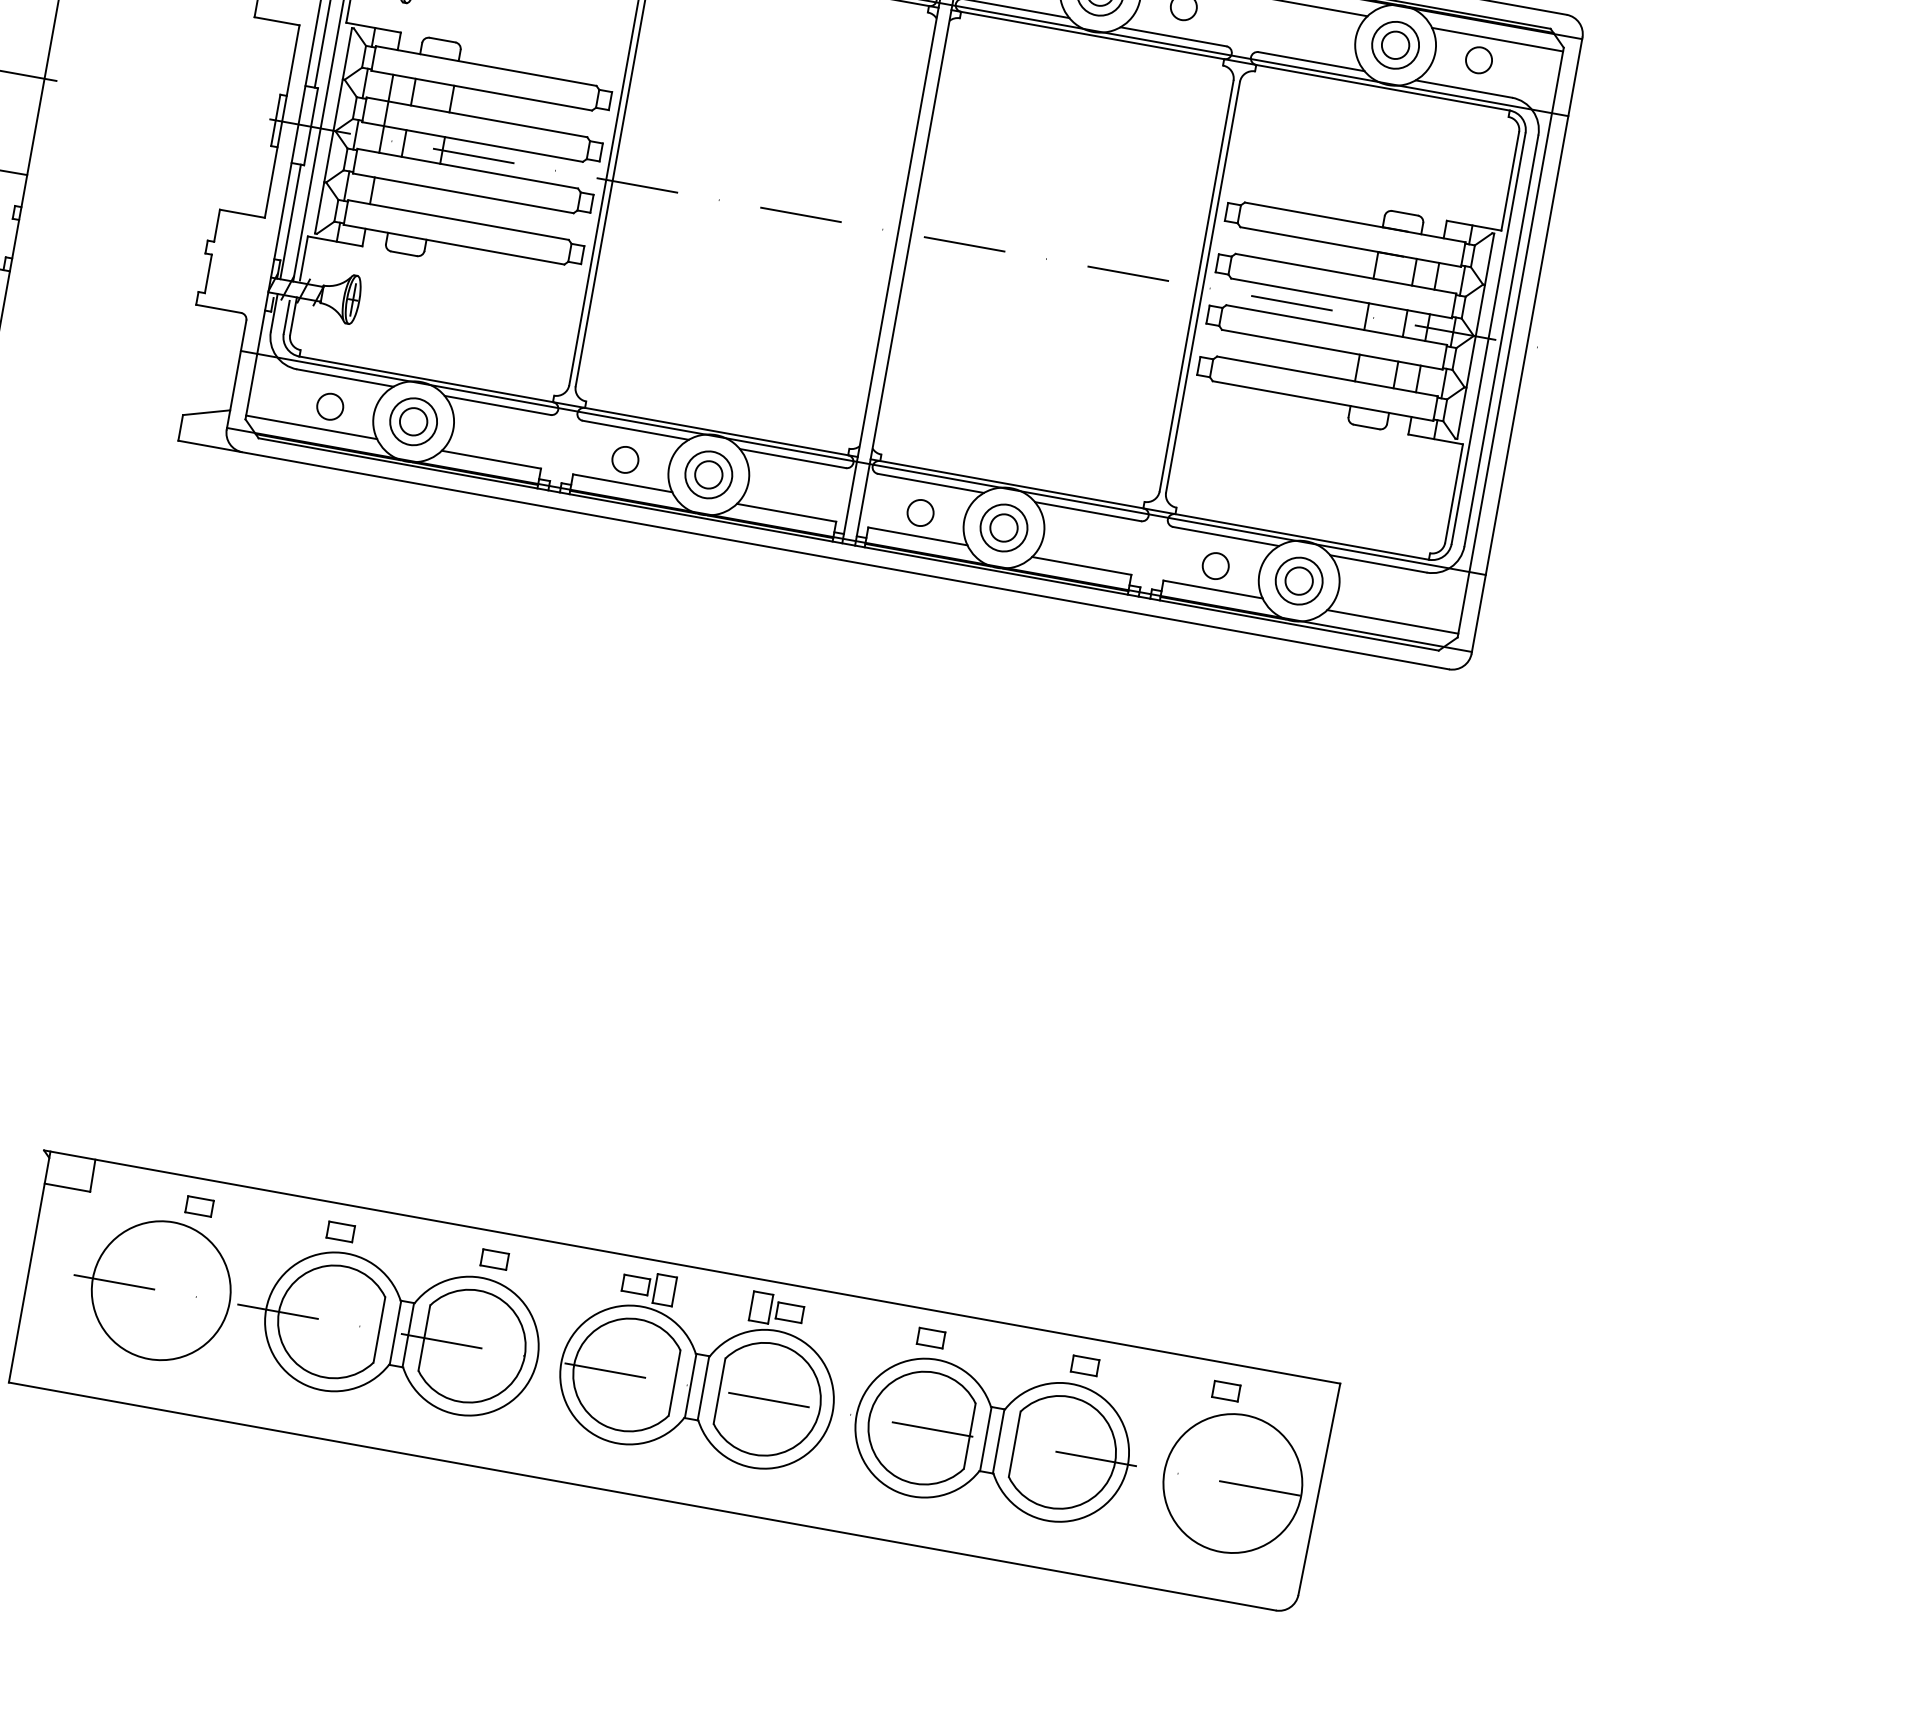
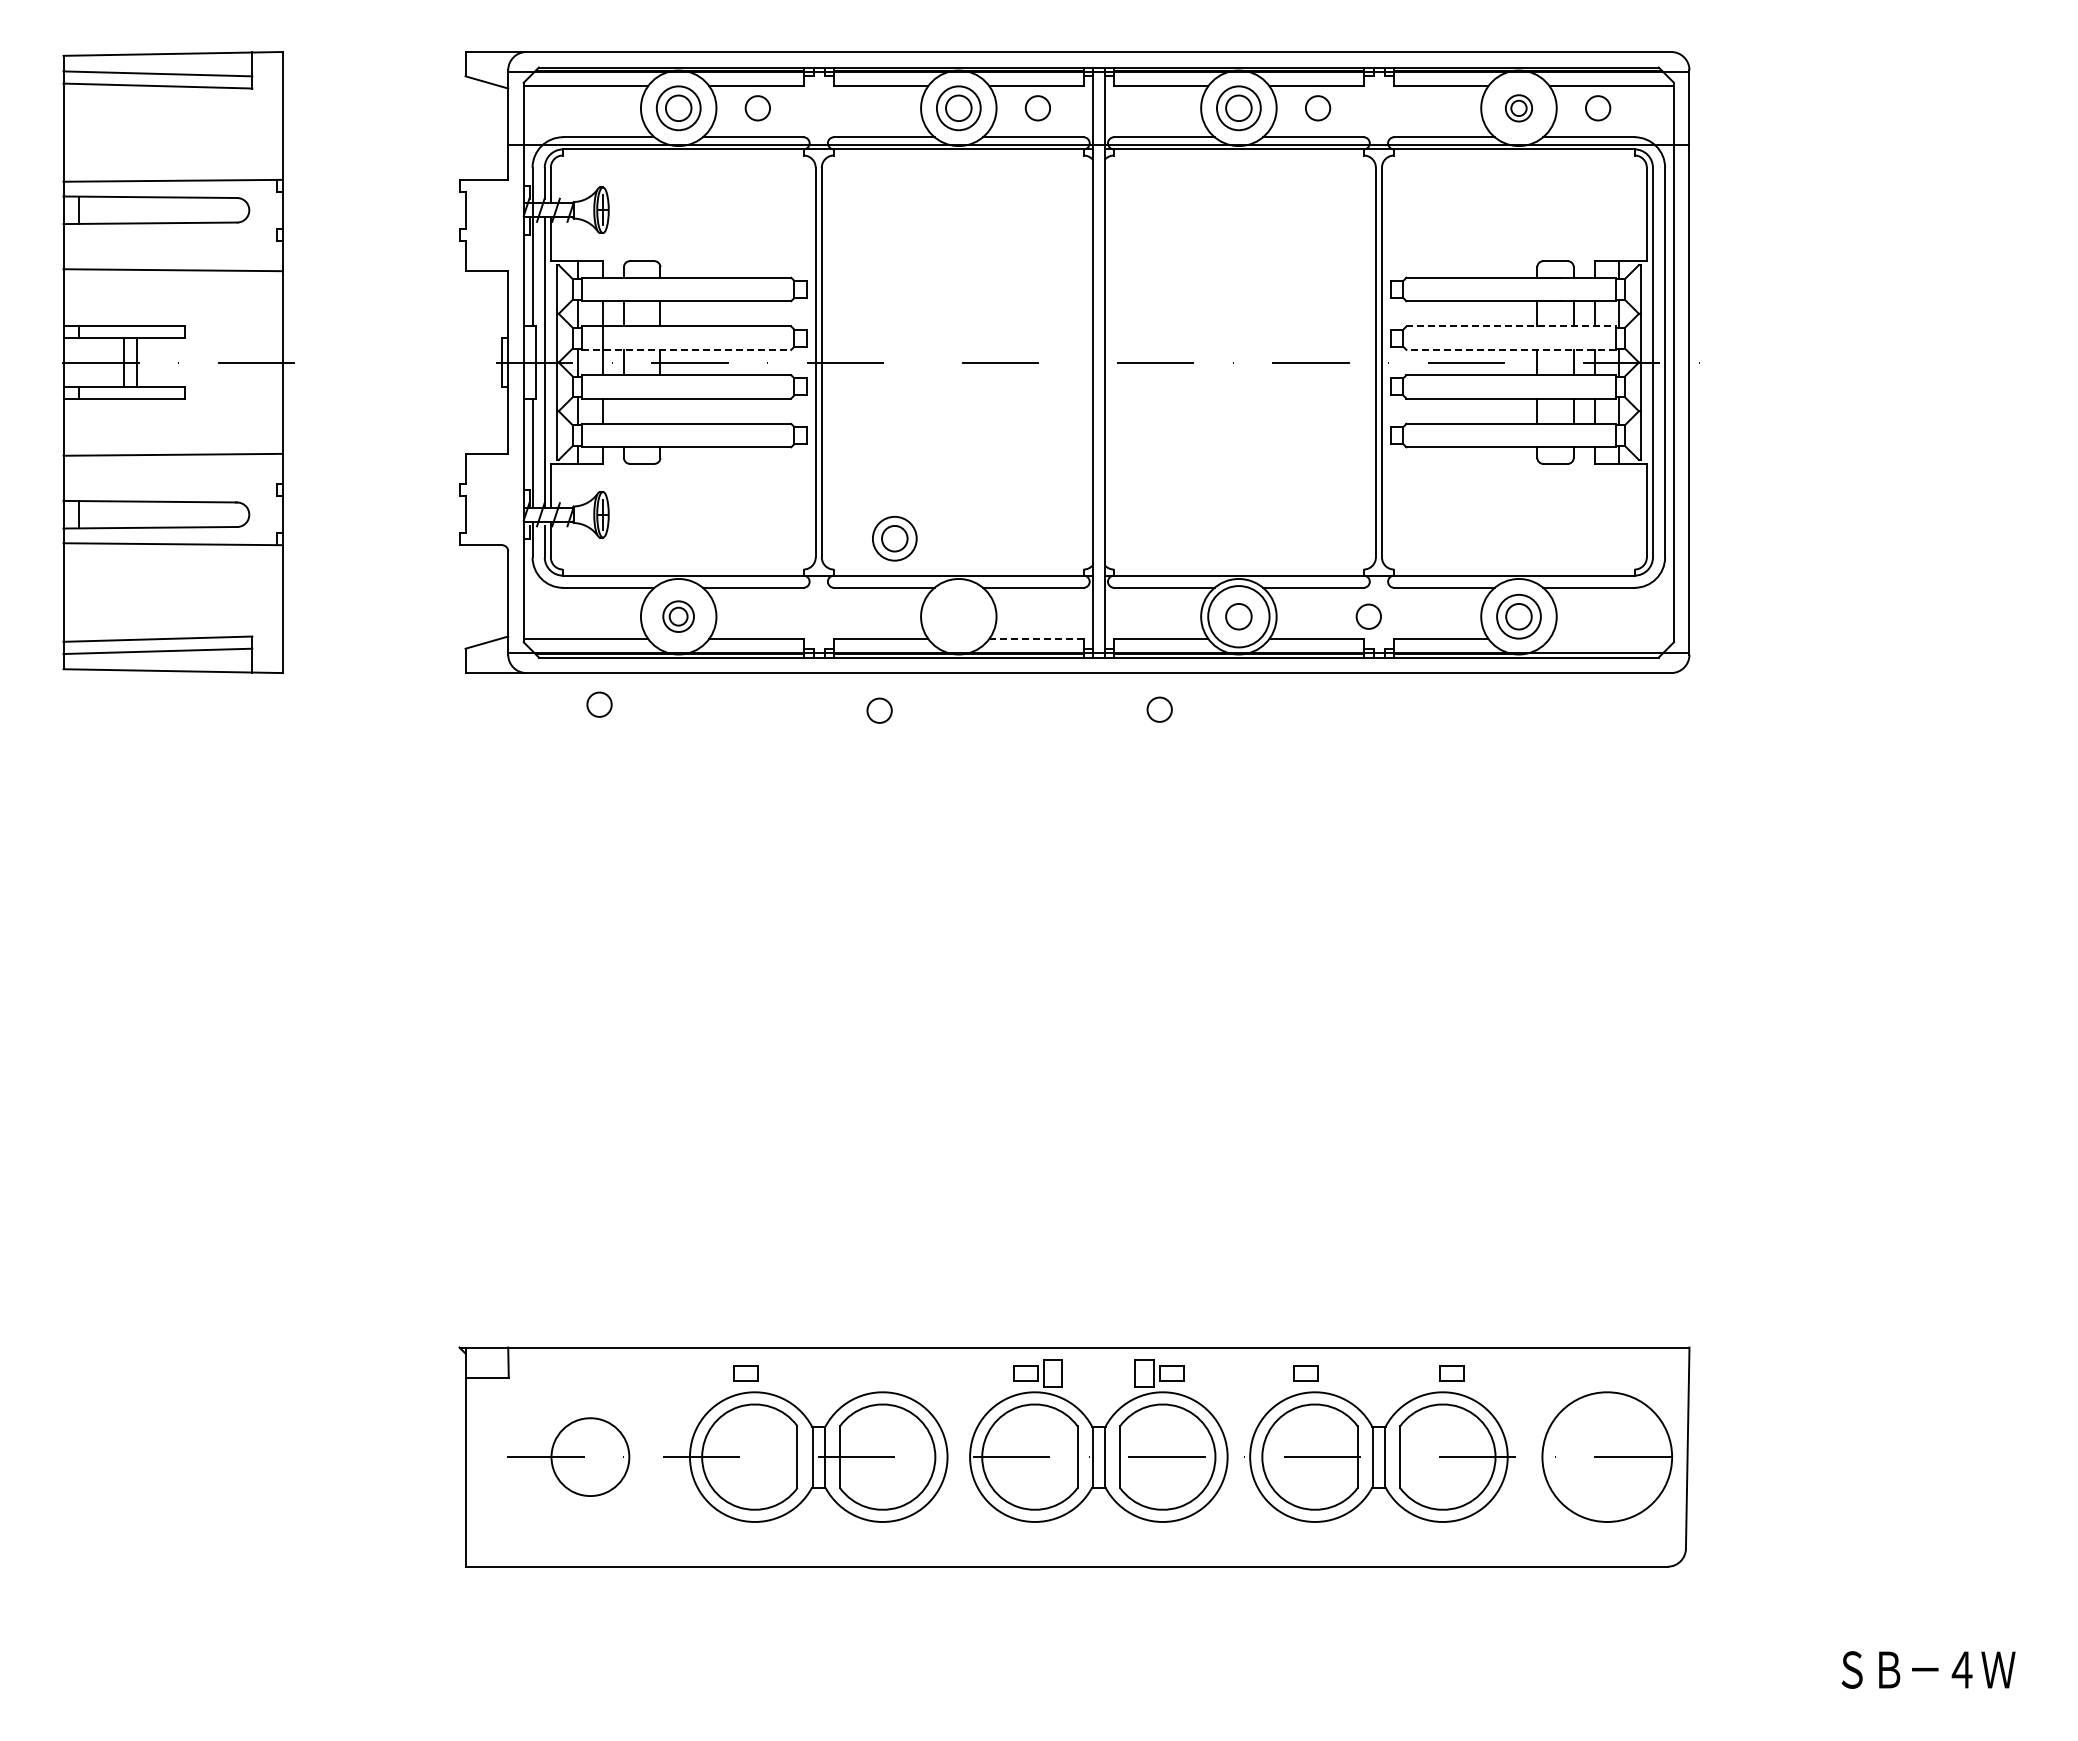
part: (1395, 45) -> (1518, 108), size x0.6
line: (472, 141) -> (686, 349), solid -> dashed
line: (1346, 273) -> (1511, 326), solid -> dashed
line: (1341, 298) -> (1511, 349), solid -> dashed
circle: (330, 406) -> (599, 704), moved
part: (413, 421) -> (678, 616), size x0.7
circle: (625, 459) -> (879, 710), moved
line: (862, 463) -> (1098, 580), removed
part: (708, 474) -> (894, 538), moved
line: (786, 512) -> (1036, 638), solid -> dashed
circle: (920, 512) -> (1159, 709), moved
circle: (1003, 527) -> (1238, 616), size x1.4
circle: (1215, 565) -> (1368, 616), moved
line: (1392, 621) -> (1611, 638), removed
part: (199, 1206) -> (611, 1373), removed
part: (494, 1259) -> (891, 1373), removed
circle: (161, 1290) -> (590, 1456), size x0.6
part: (1225, 1391) -> (1585, 1373), removed

